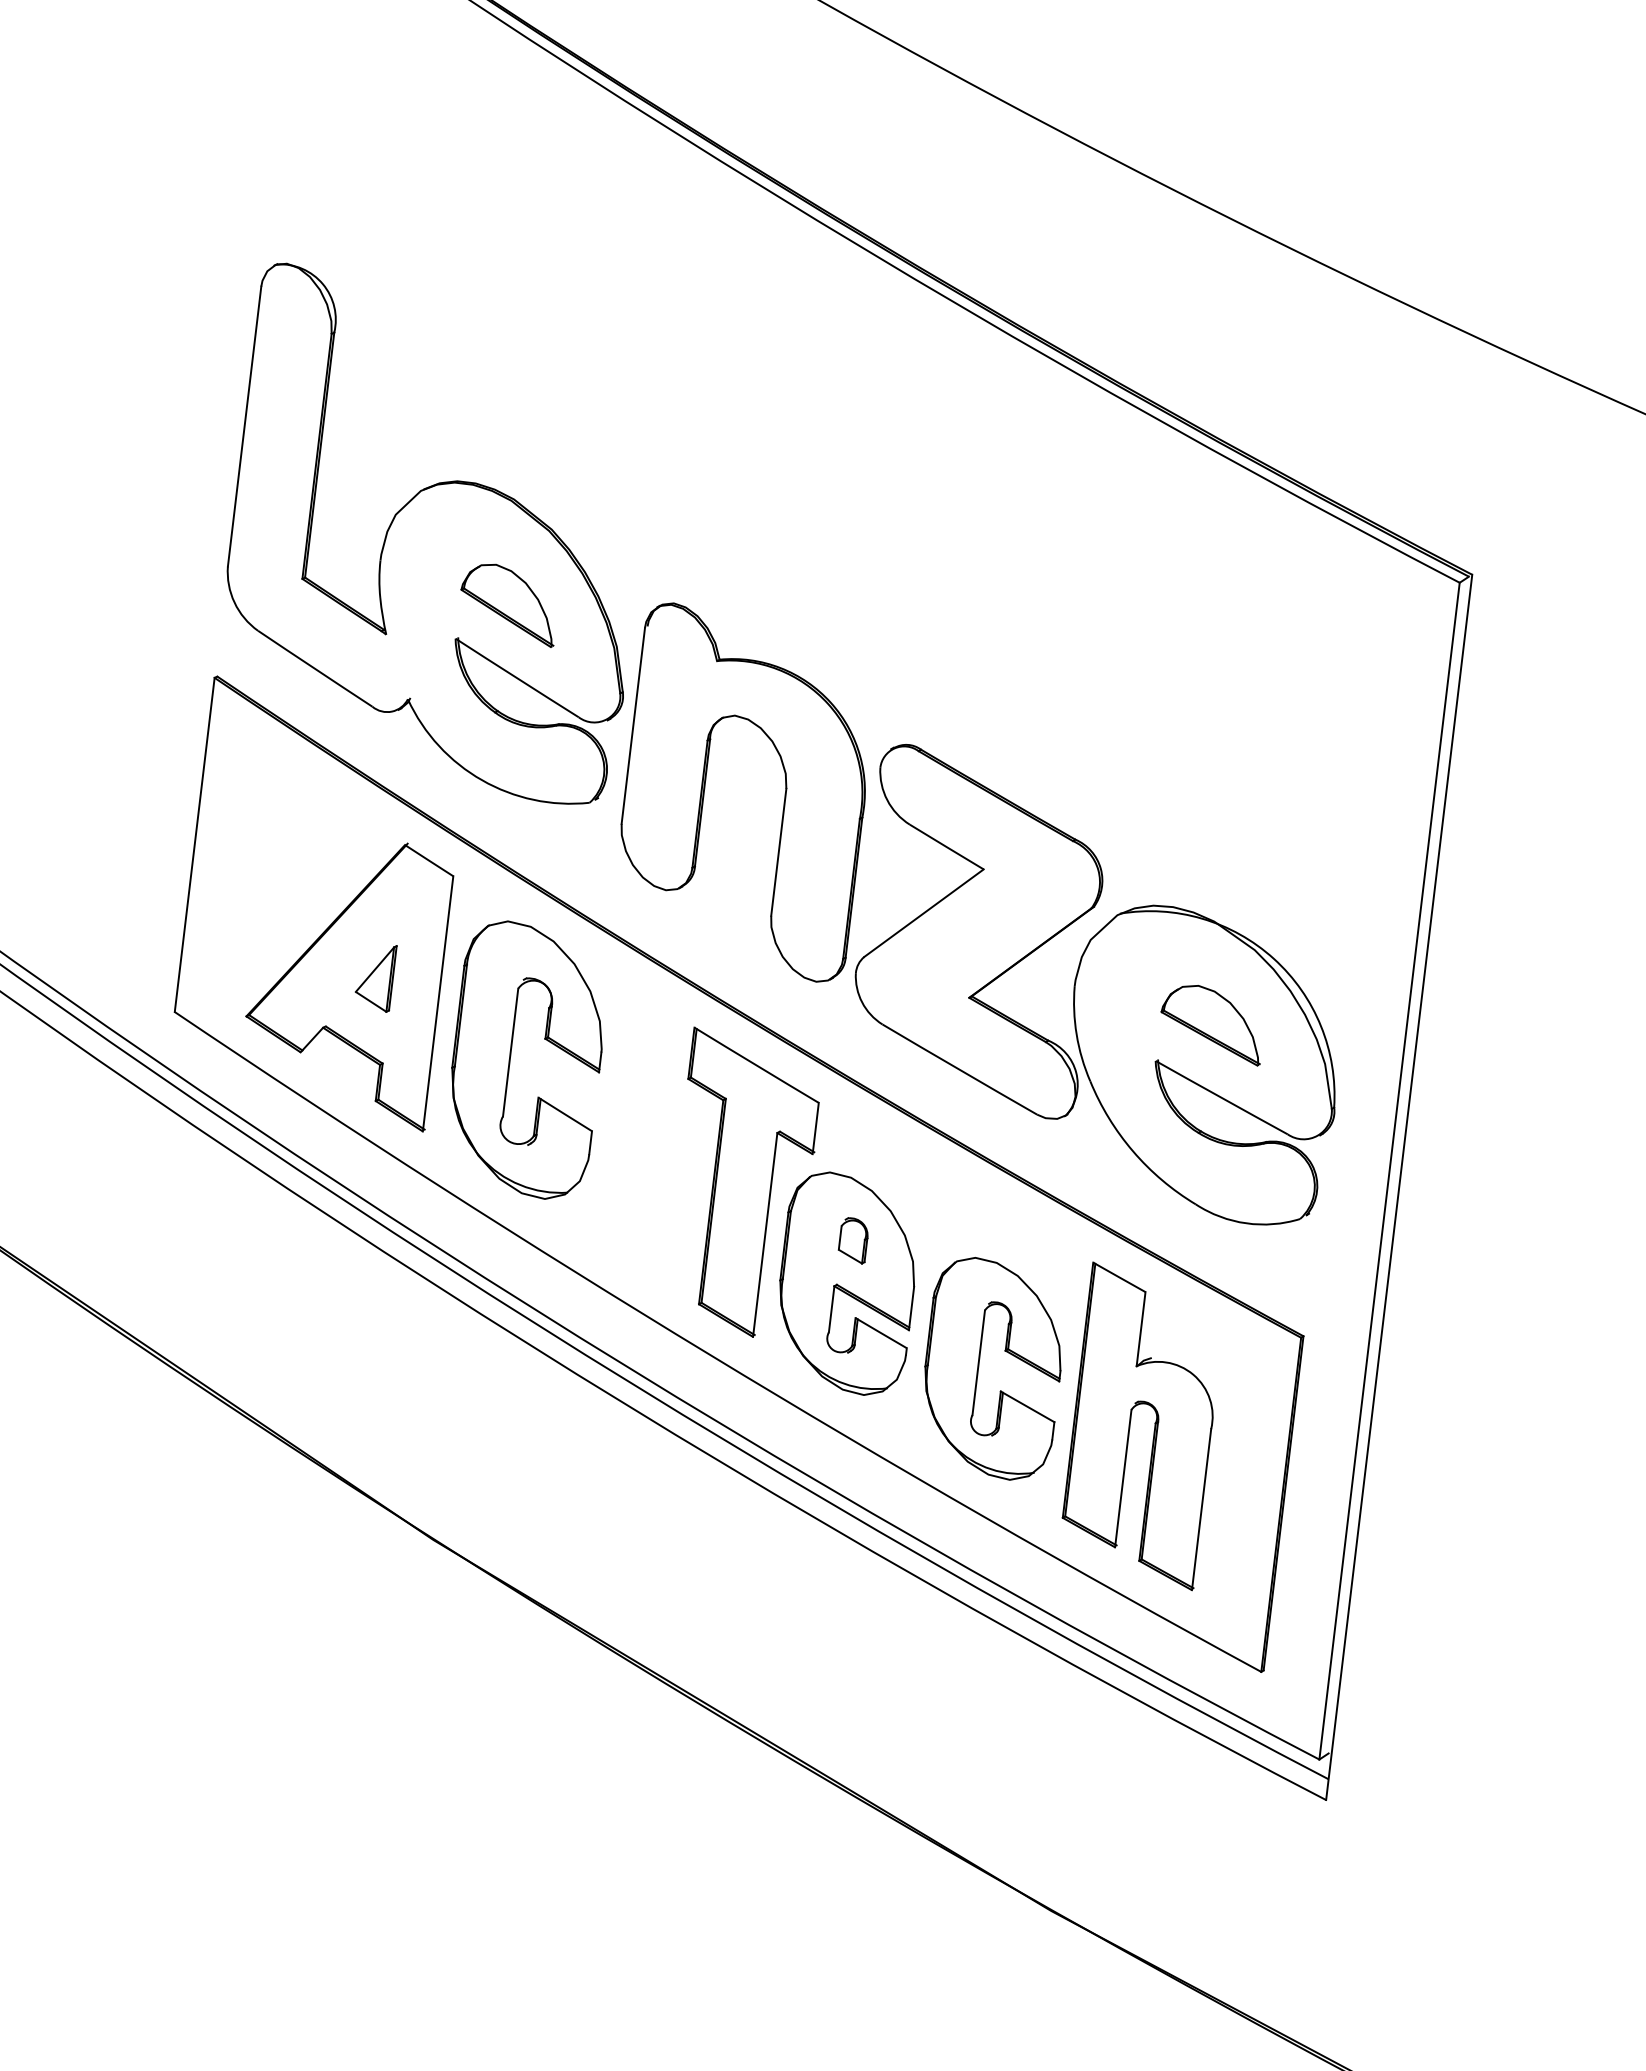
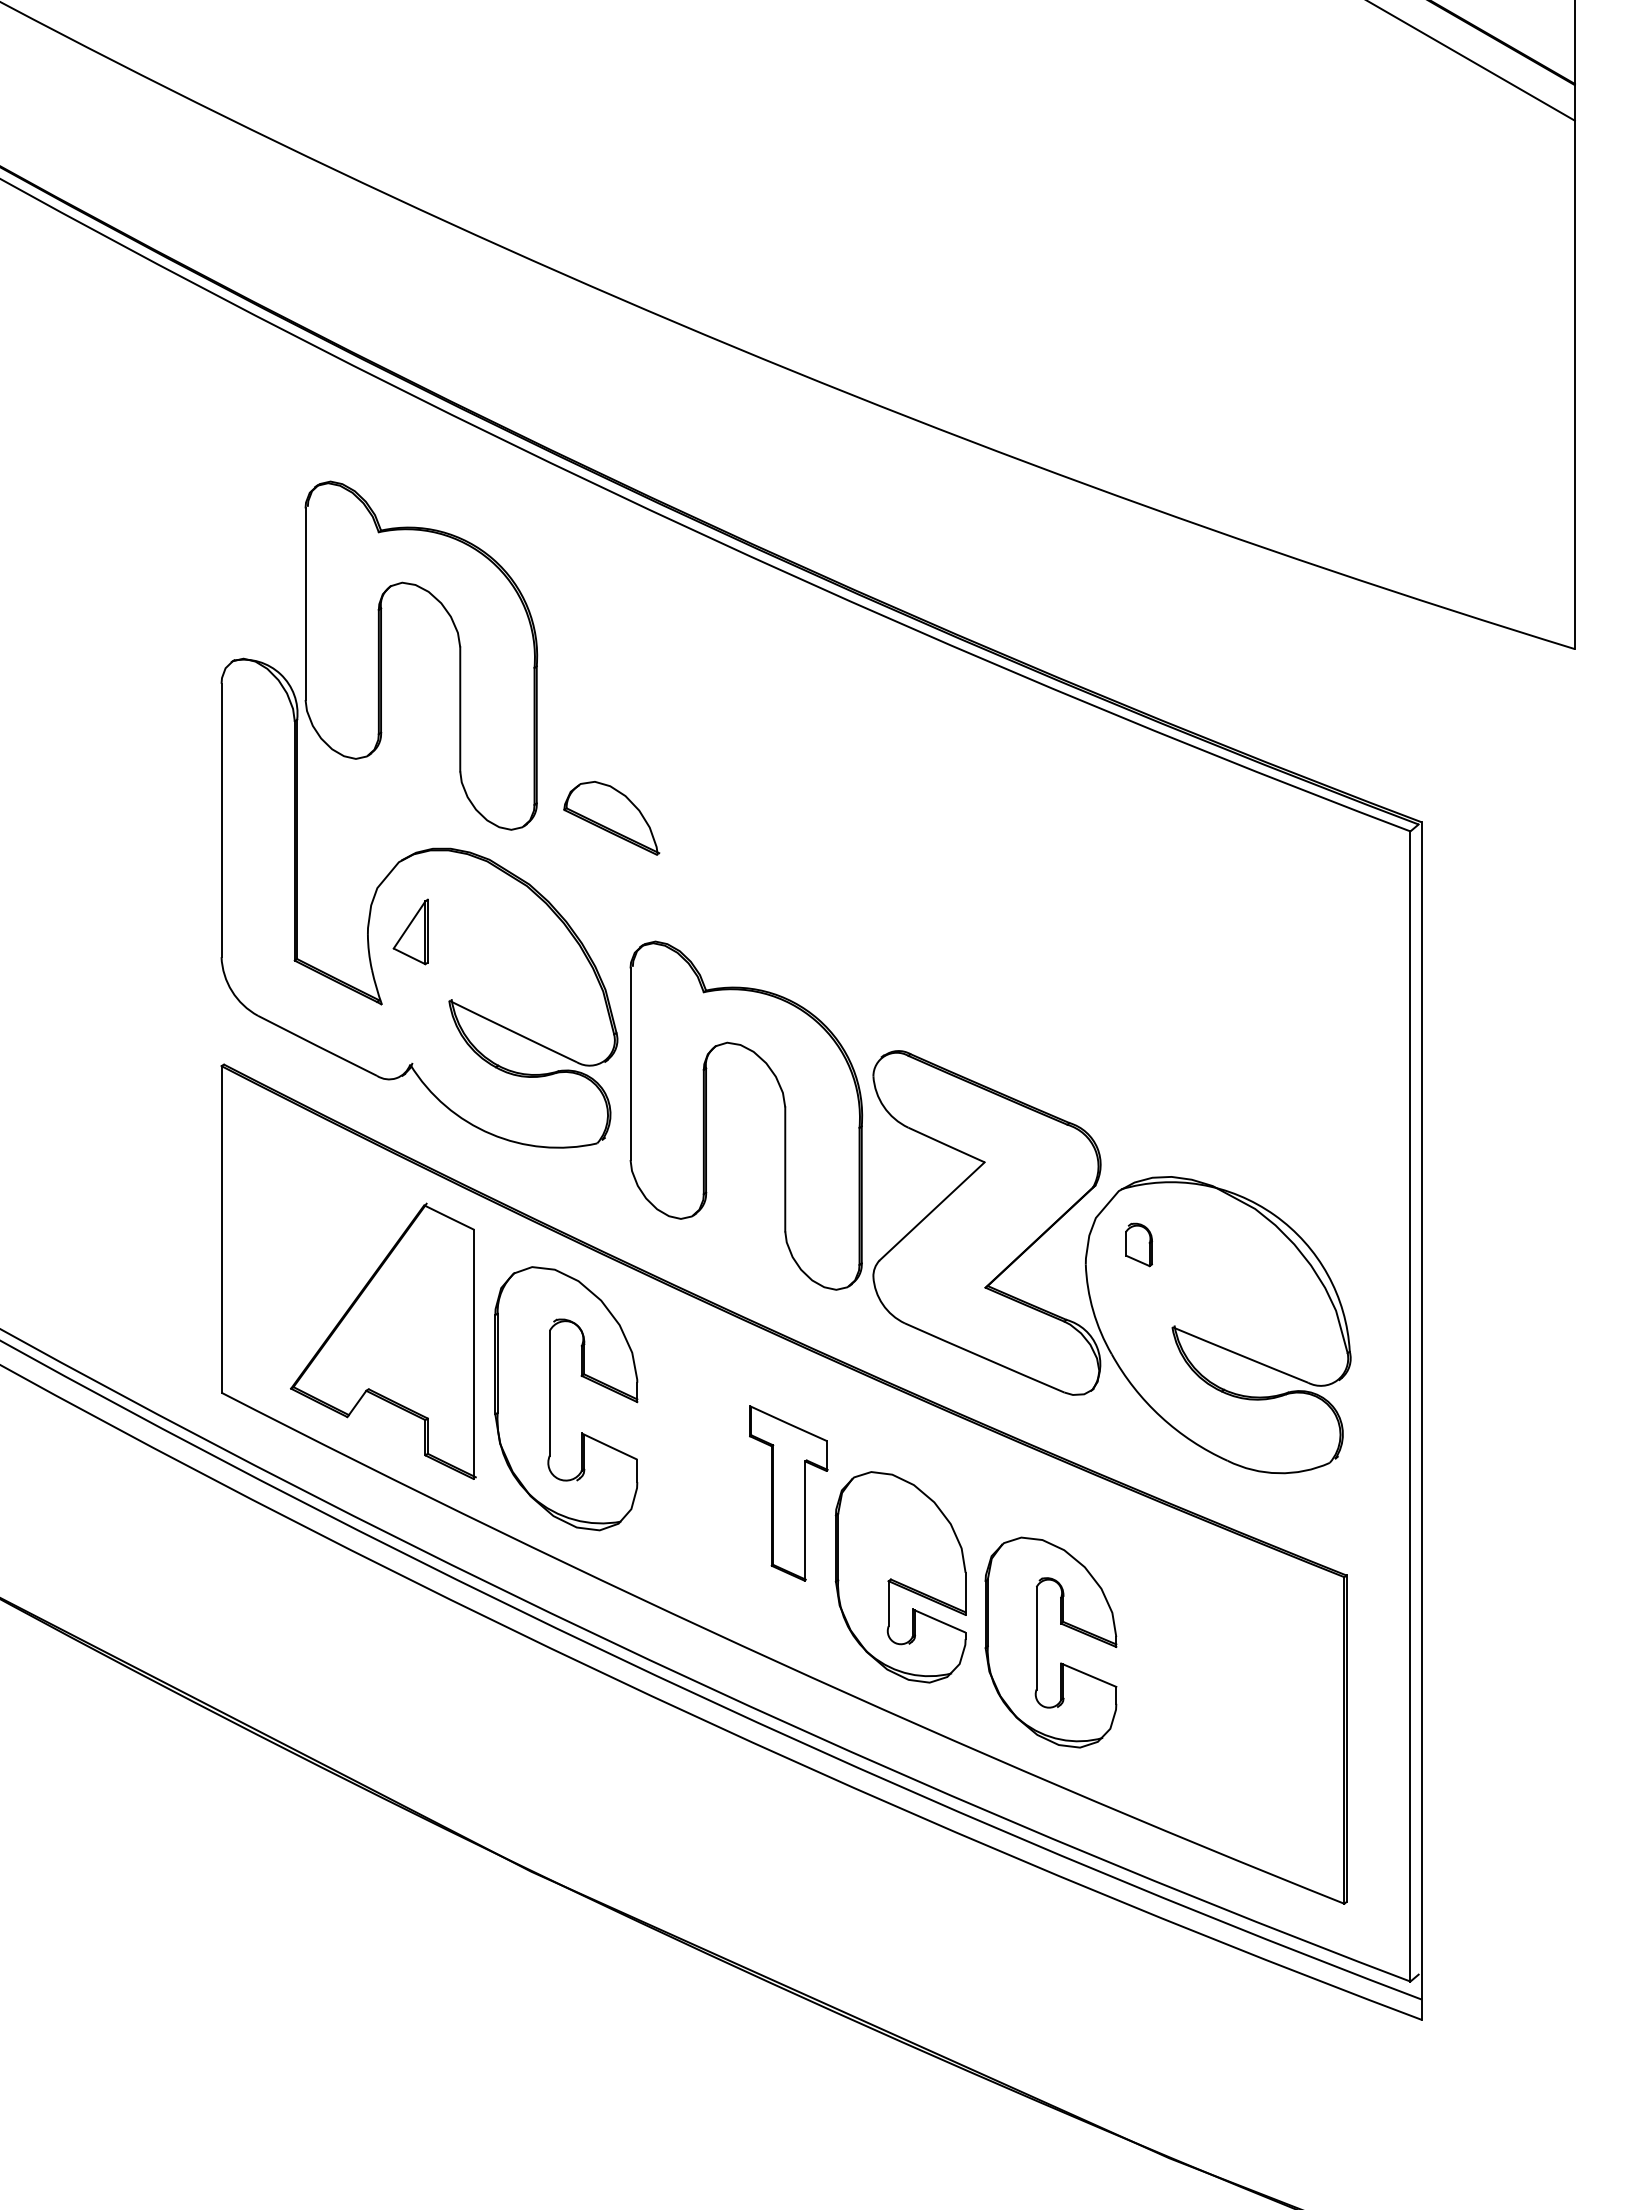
part: (508, 286) -> (459, 655), added
part: (508, 604) -> (611, 818), moved
part: (375, 976) -> (410, 931), moved
part: (1212, 1023) -> (1222, 1284), removed
part: (742, 1184) -> (788, 1493), size x0.6
part: (853, 1240) -> (1138, 1244), moved
part: (1154, 1427) -> (1213, 1680), removed

